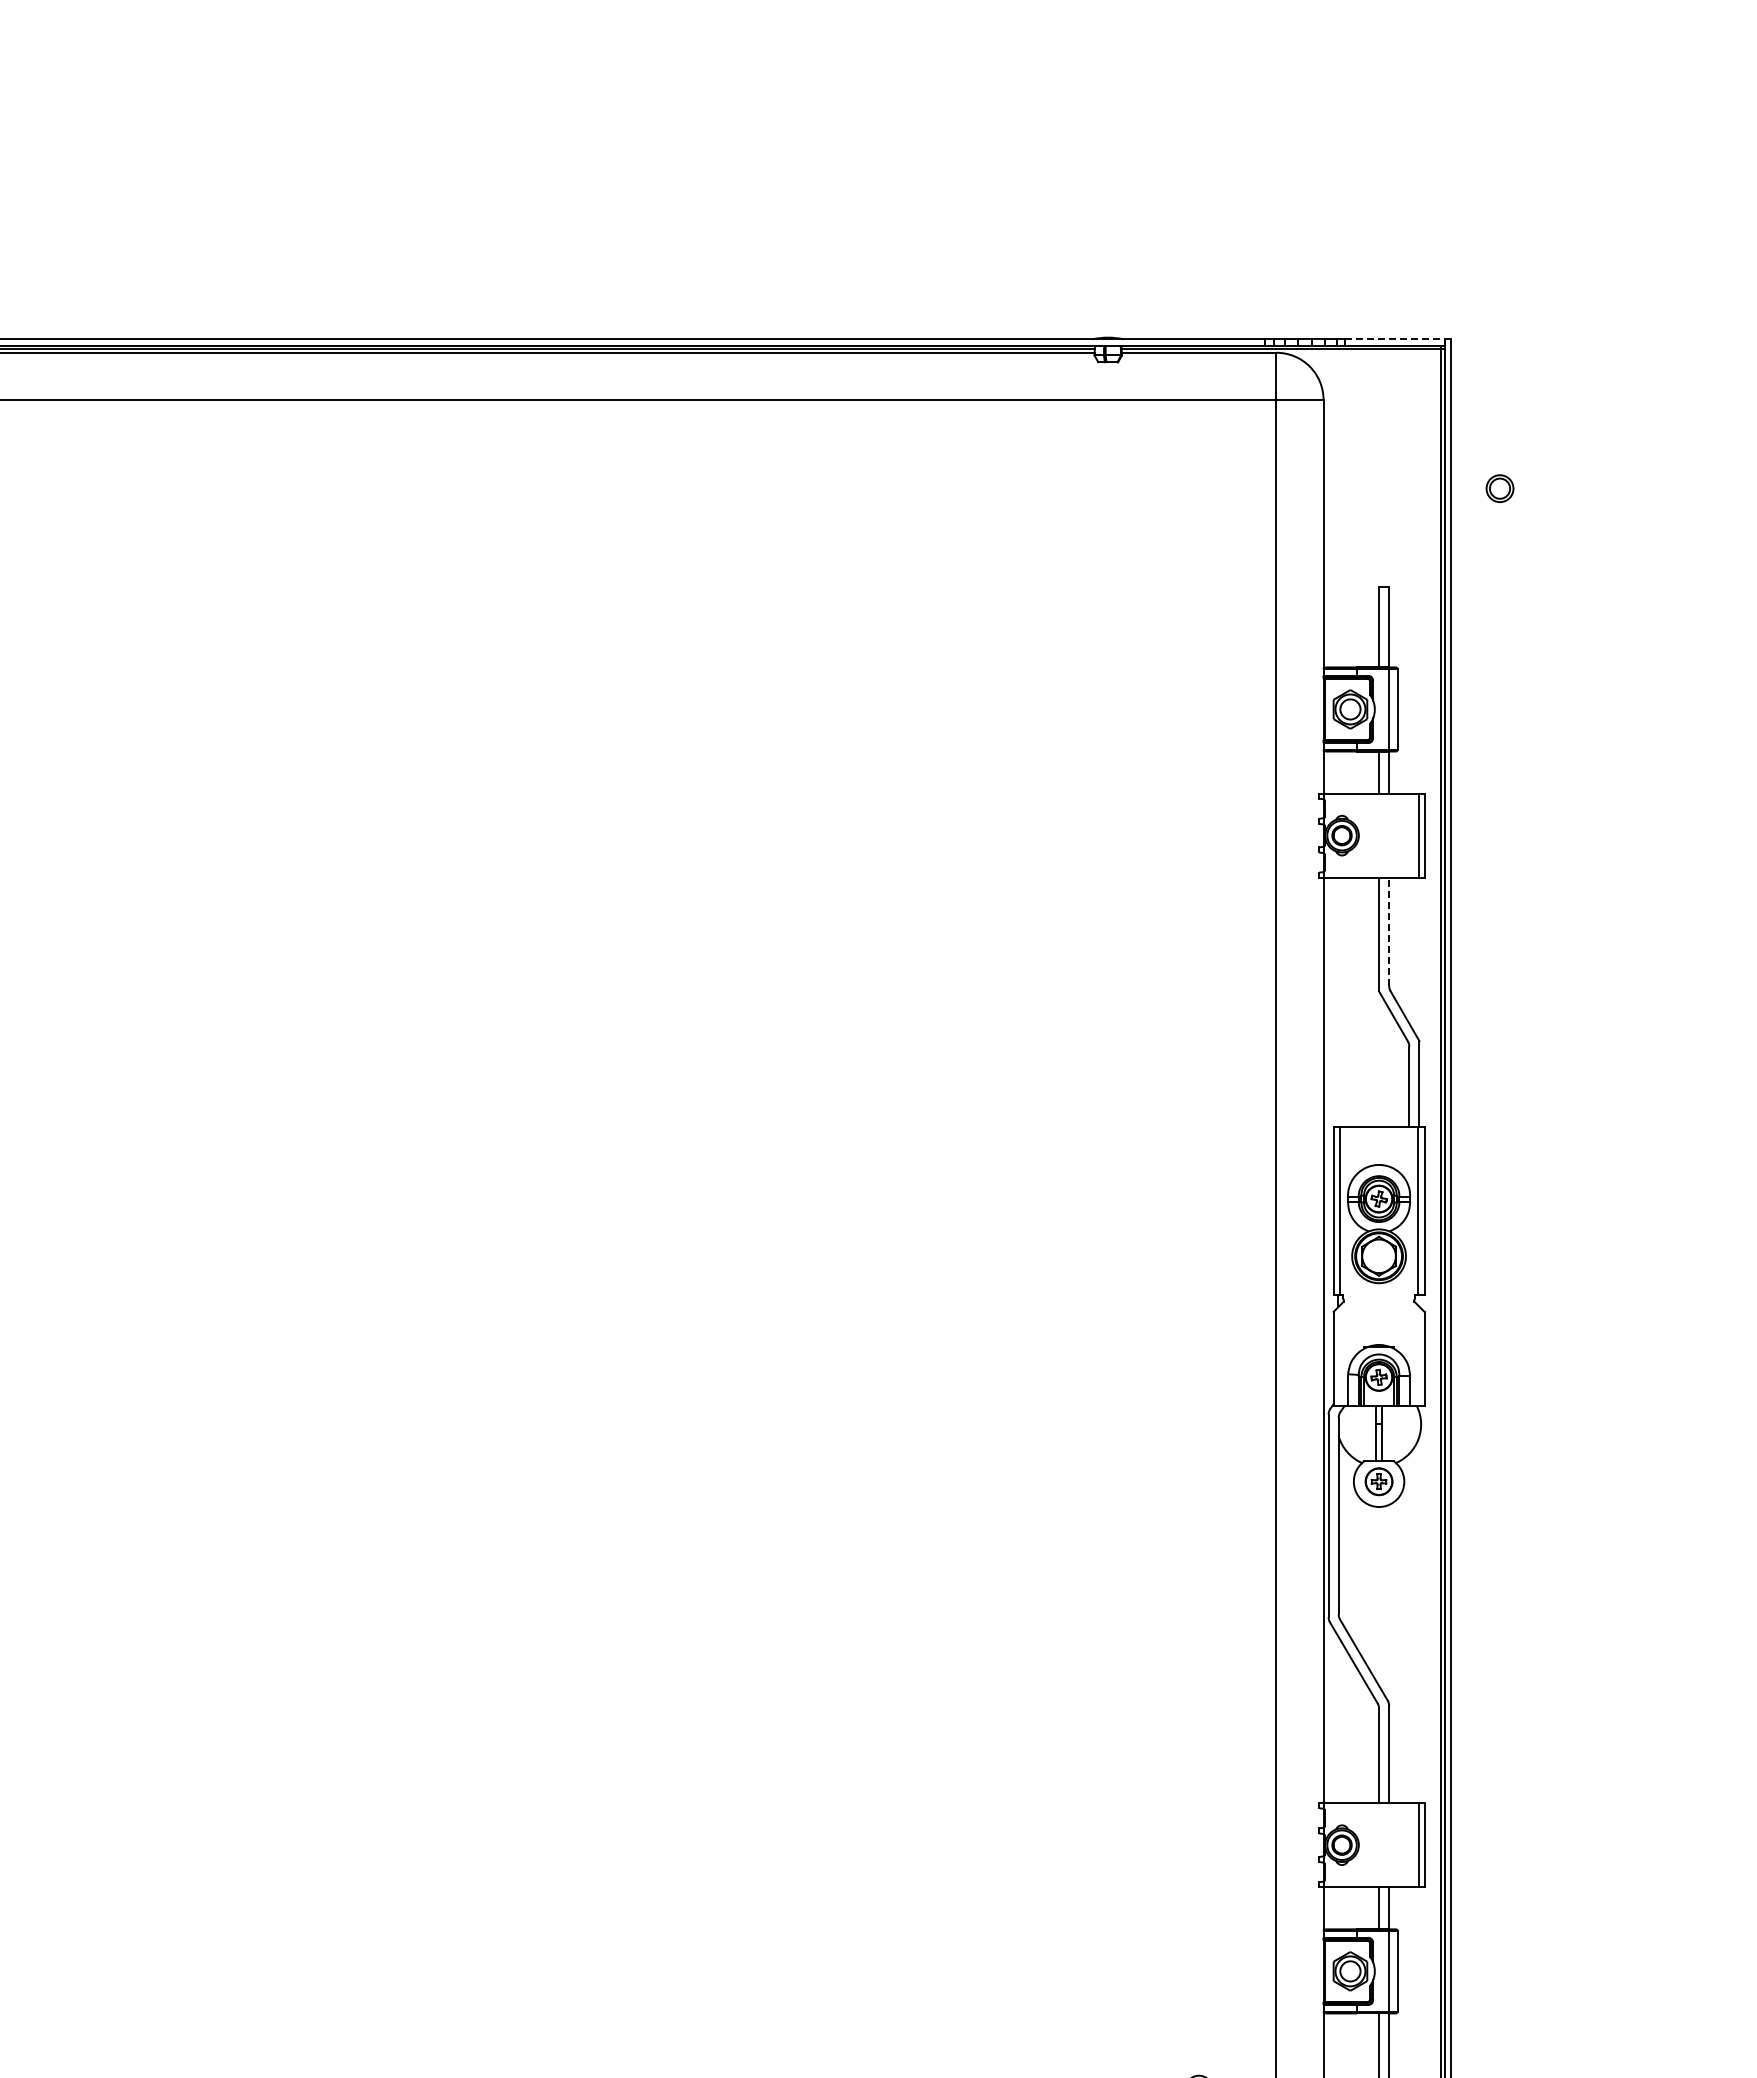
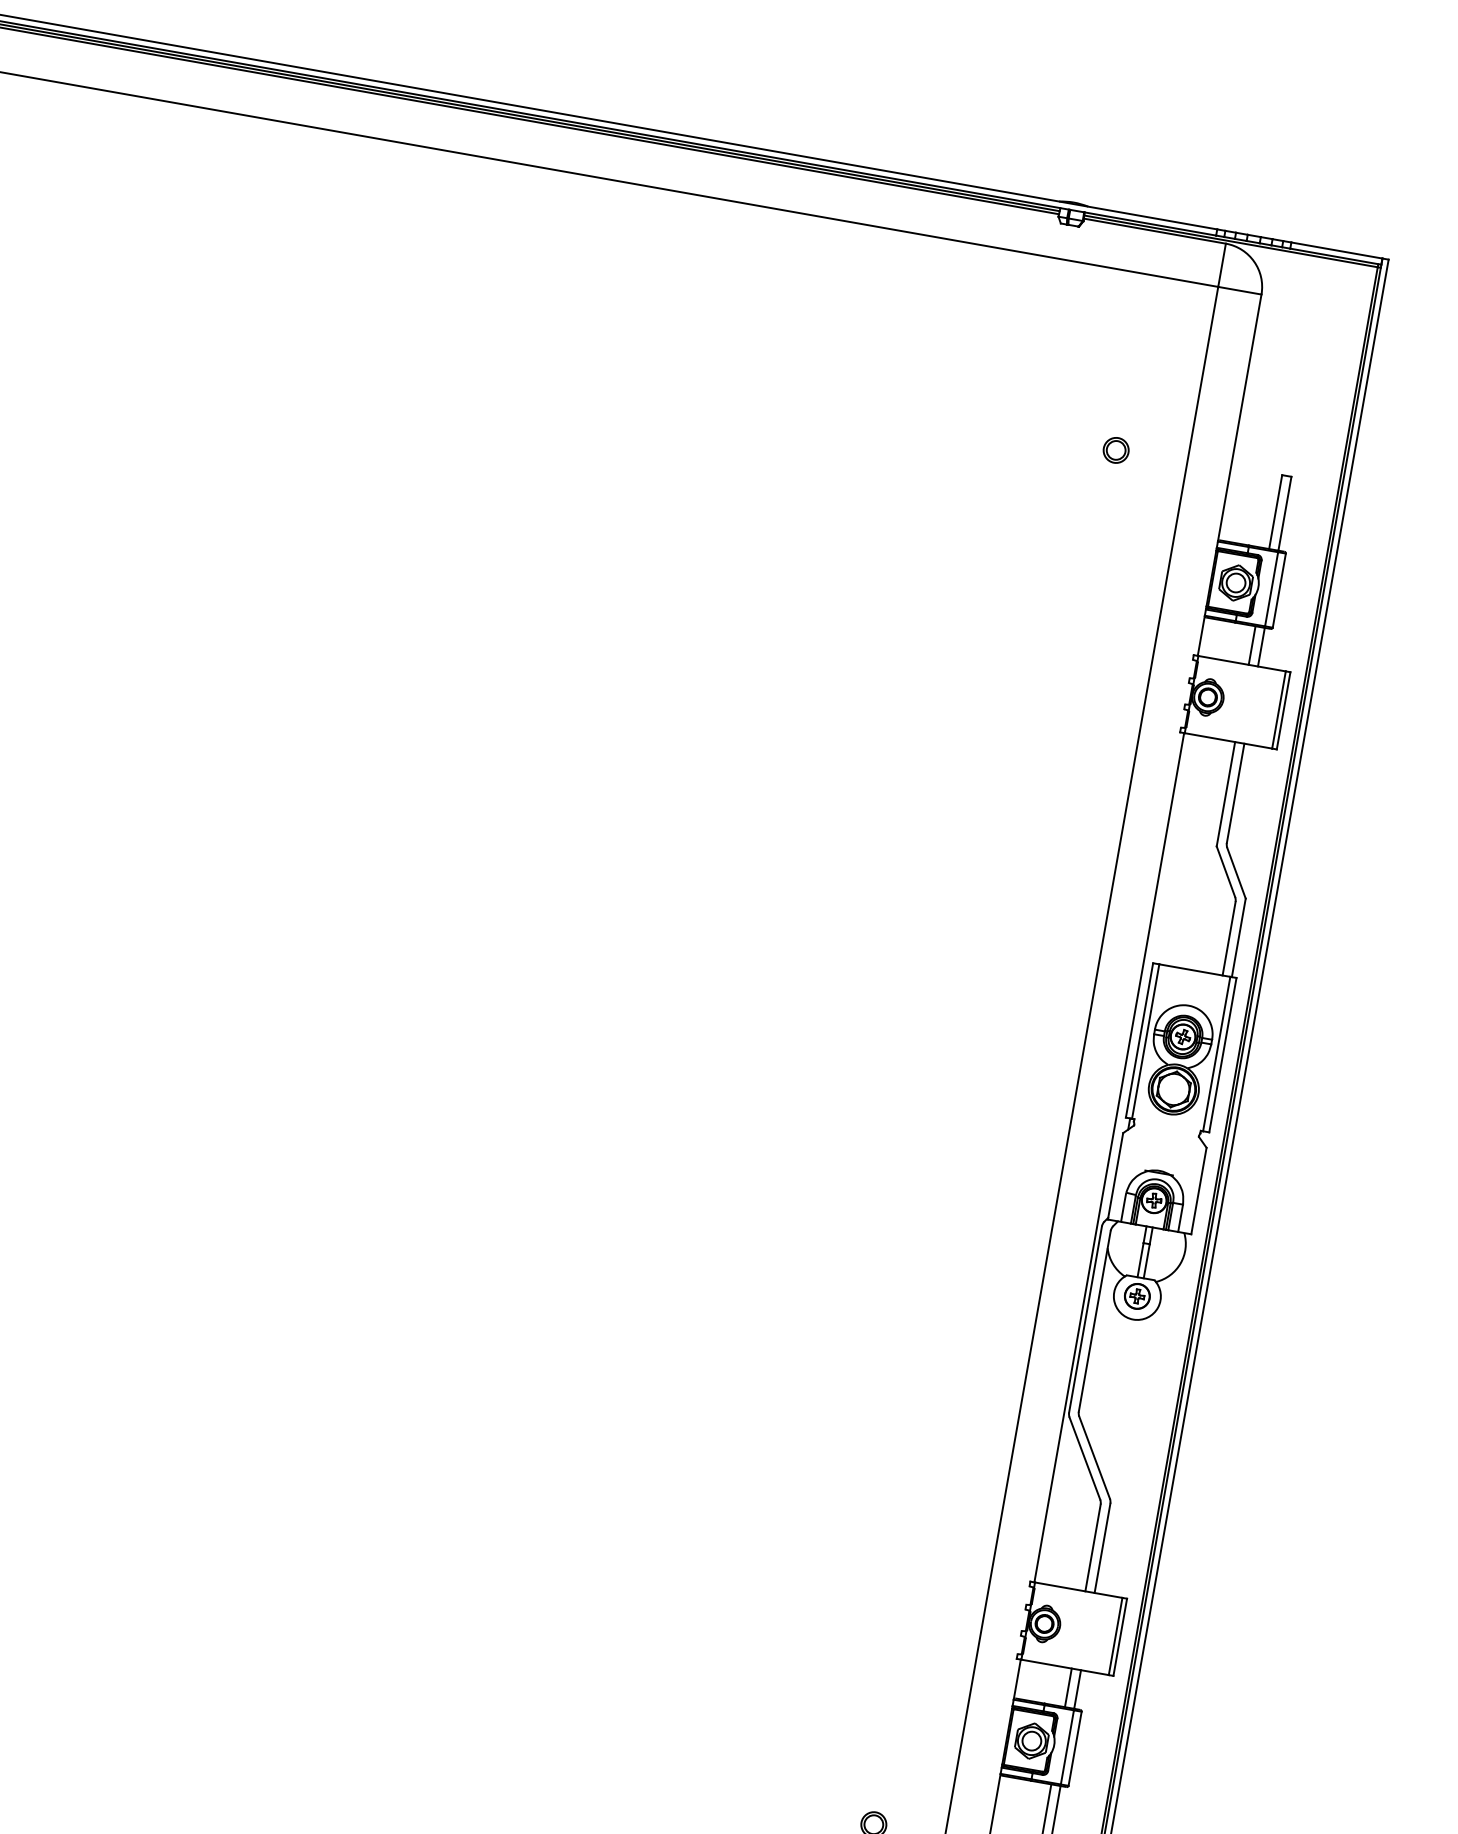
line: (1395, 339) -> (1337, 250), dashed -> solid
part: (1499, 488) -> (1115, 450), moved
line: (1389, 931) -> (1235, 793), dashed -> solid

